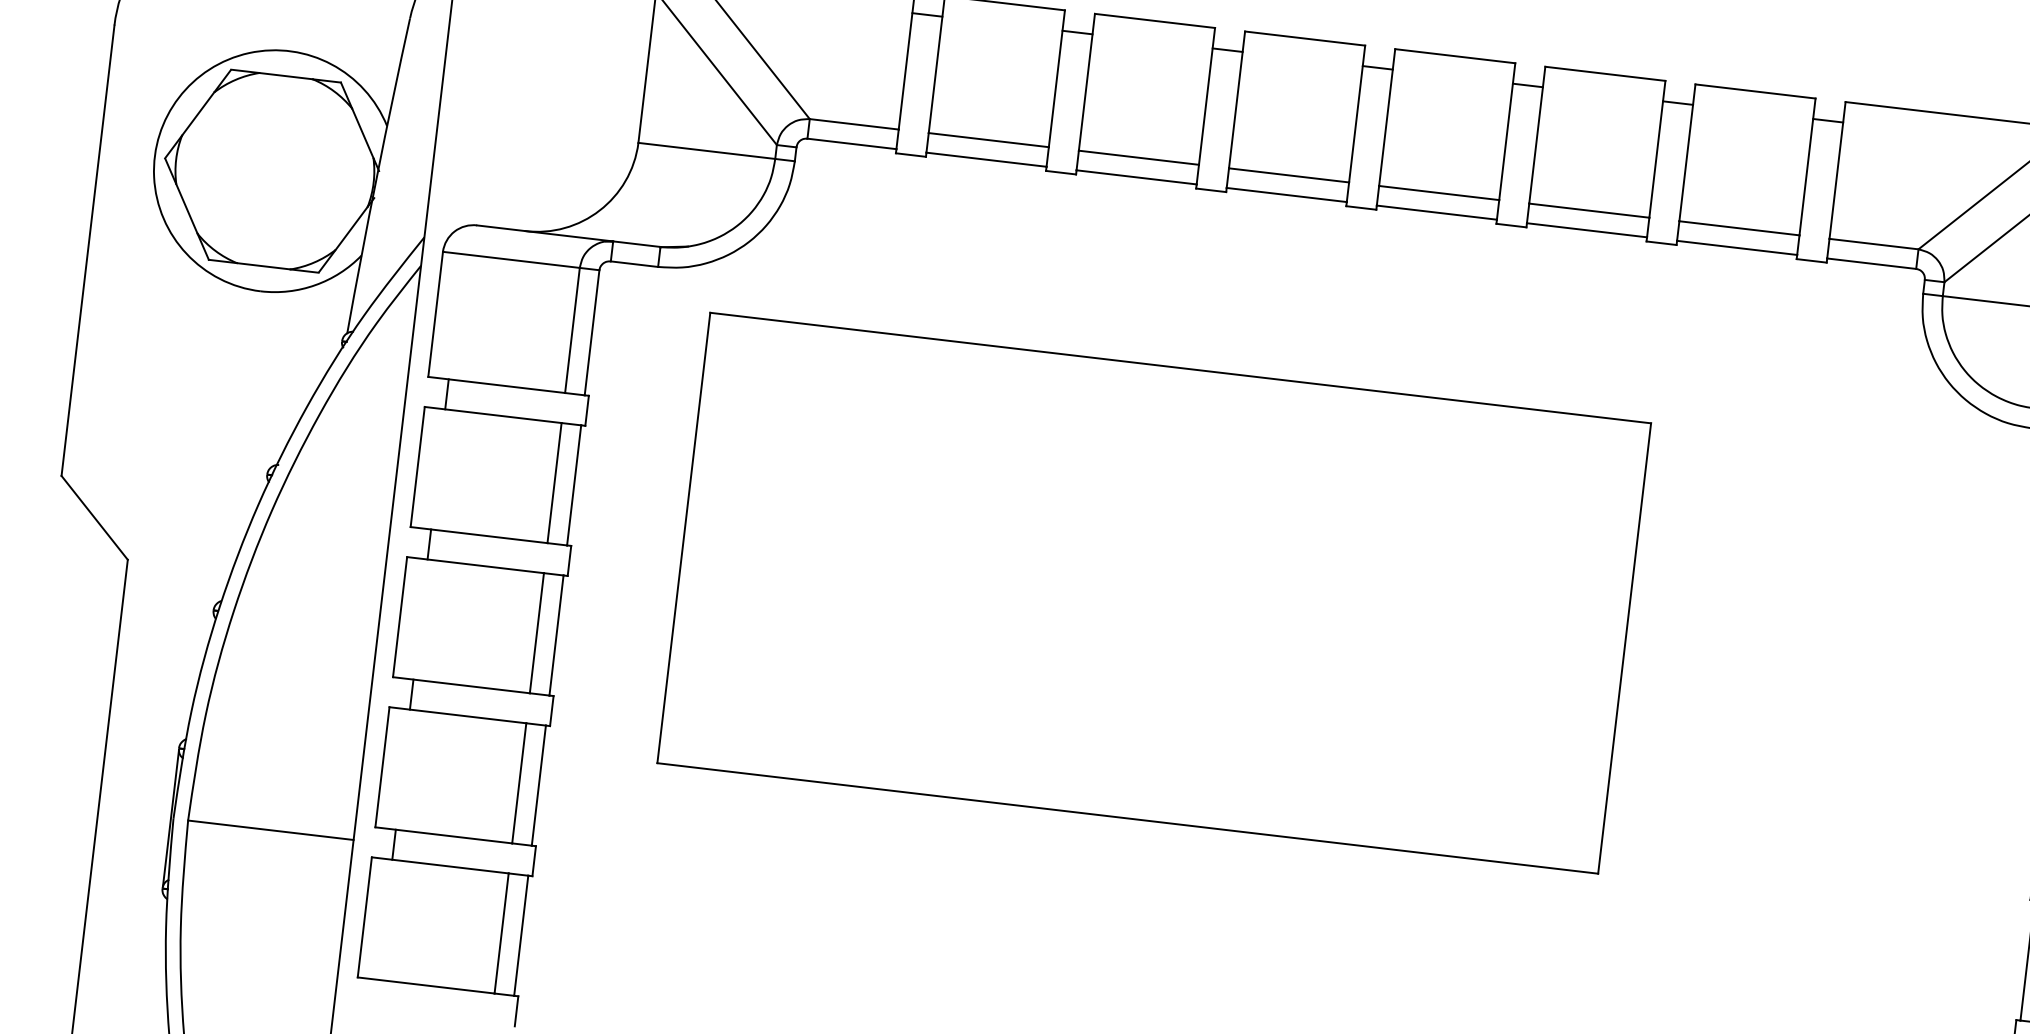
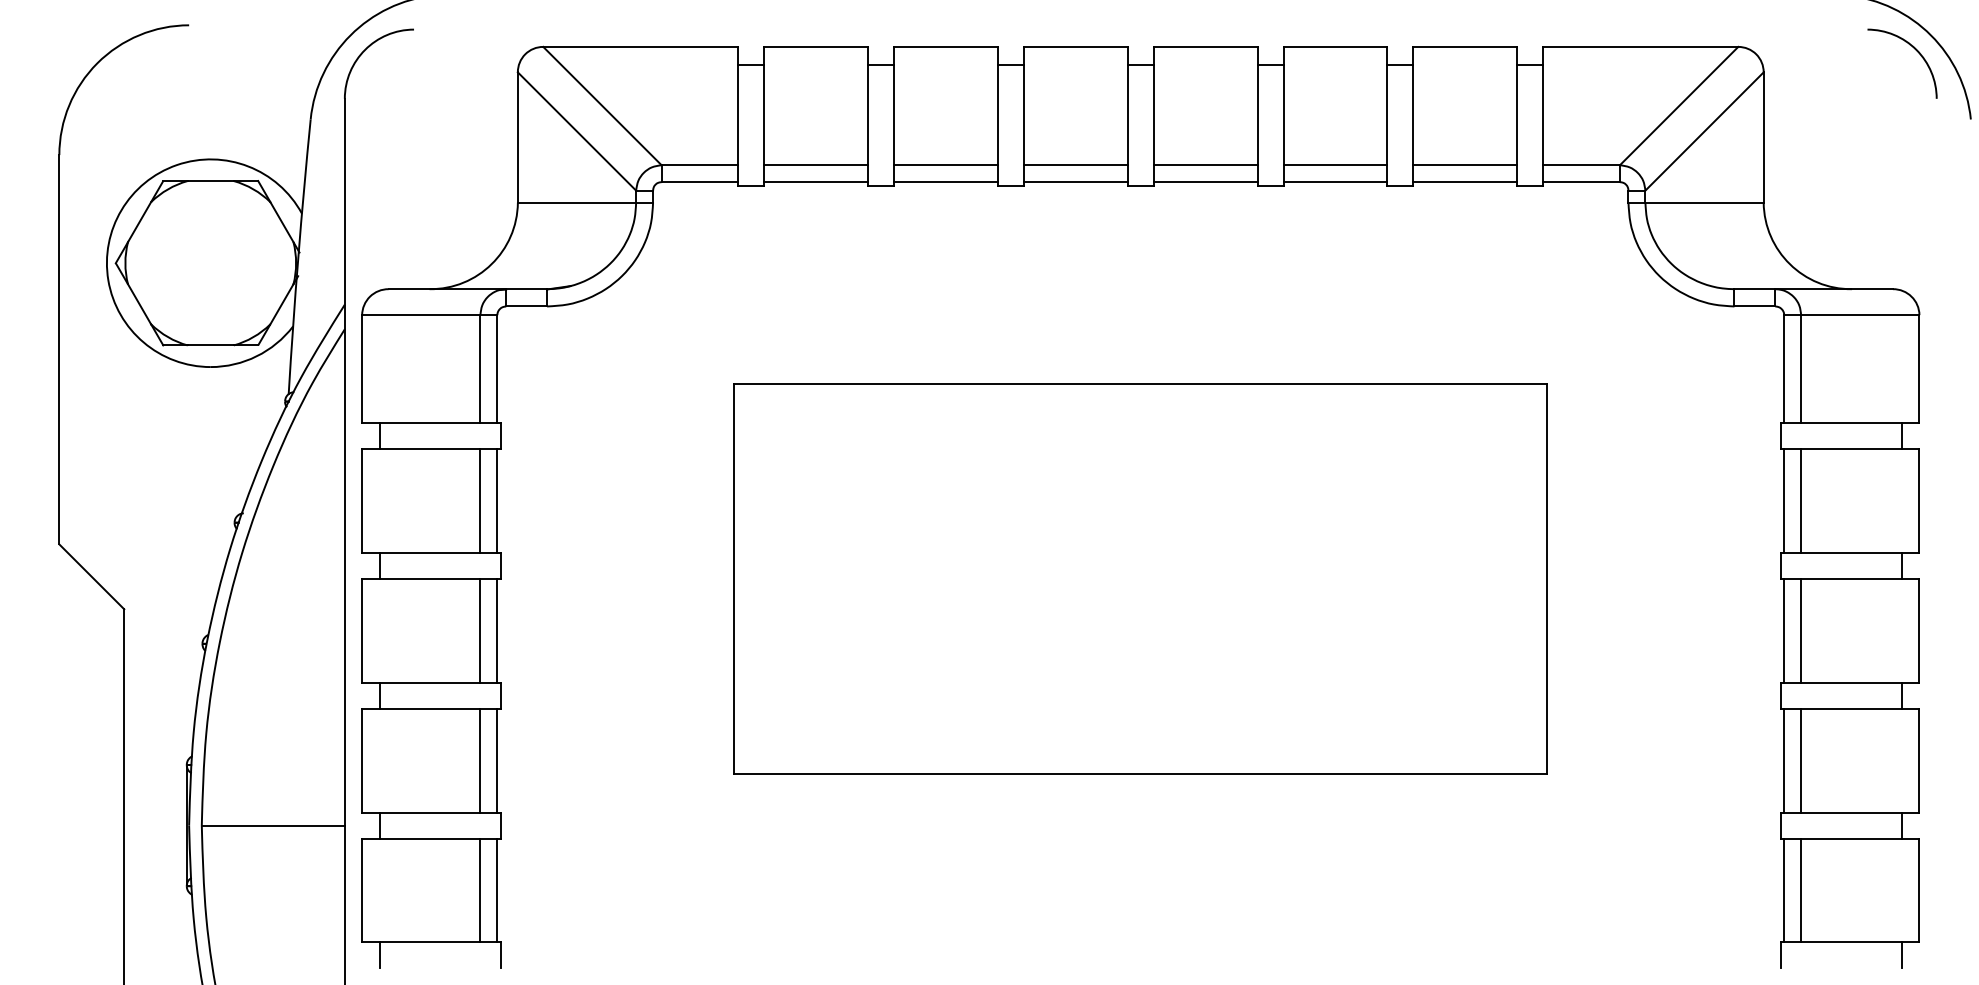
part: (1153, 592) -> (1140, 578), moved
line: (376, 995) -> (379, 955), added

